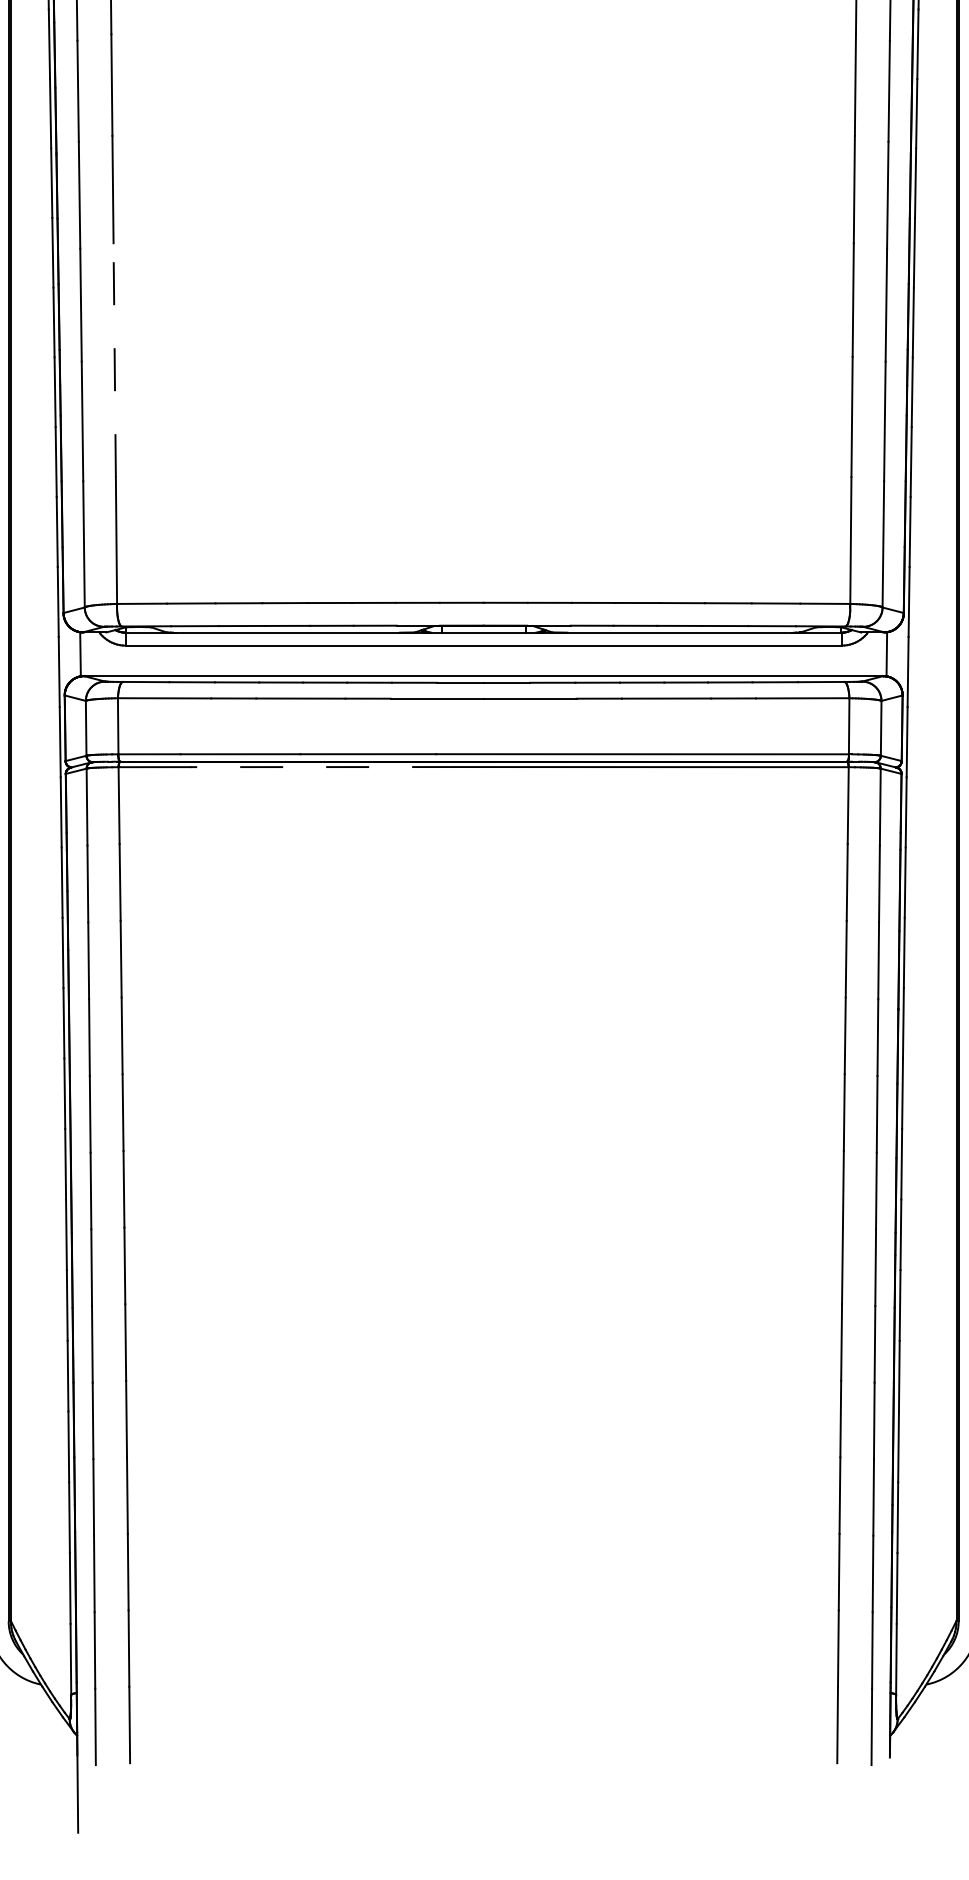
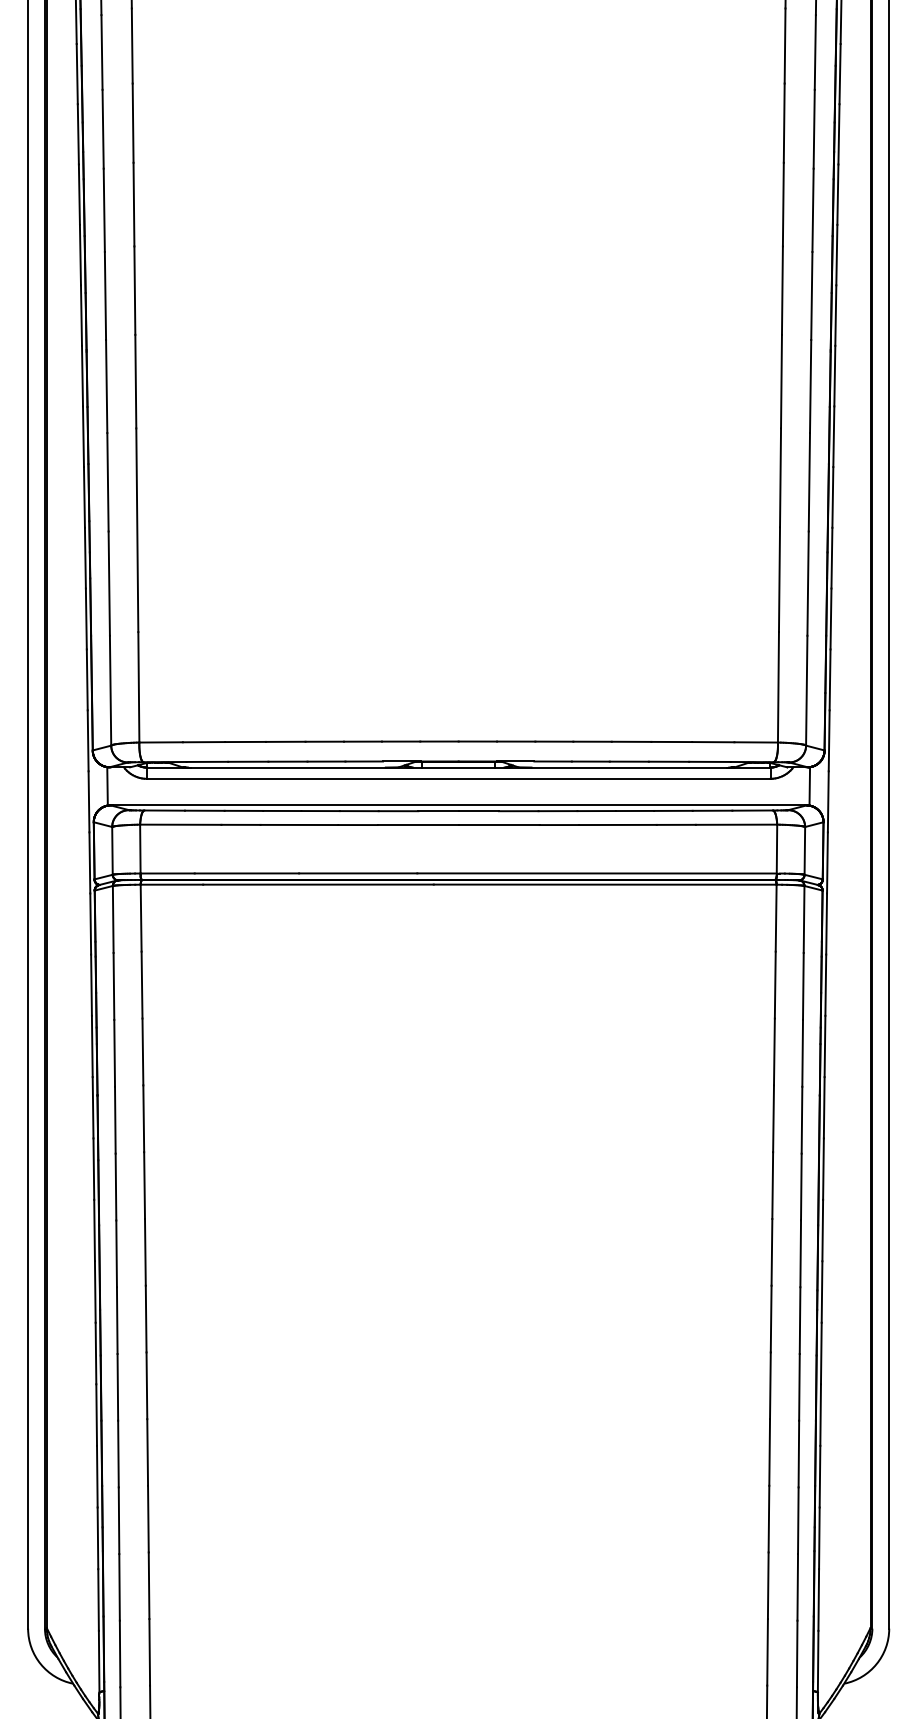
line: (114, 360) -> (137, 530), dashed -> solid
line: (321, 766) -> (317, 884), dashed -> solid

